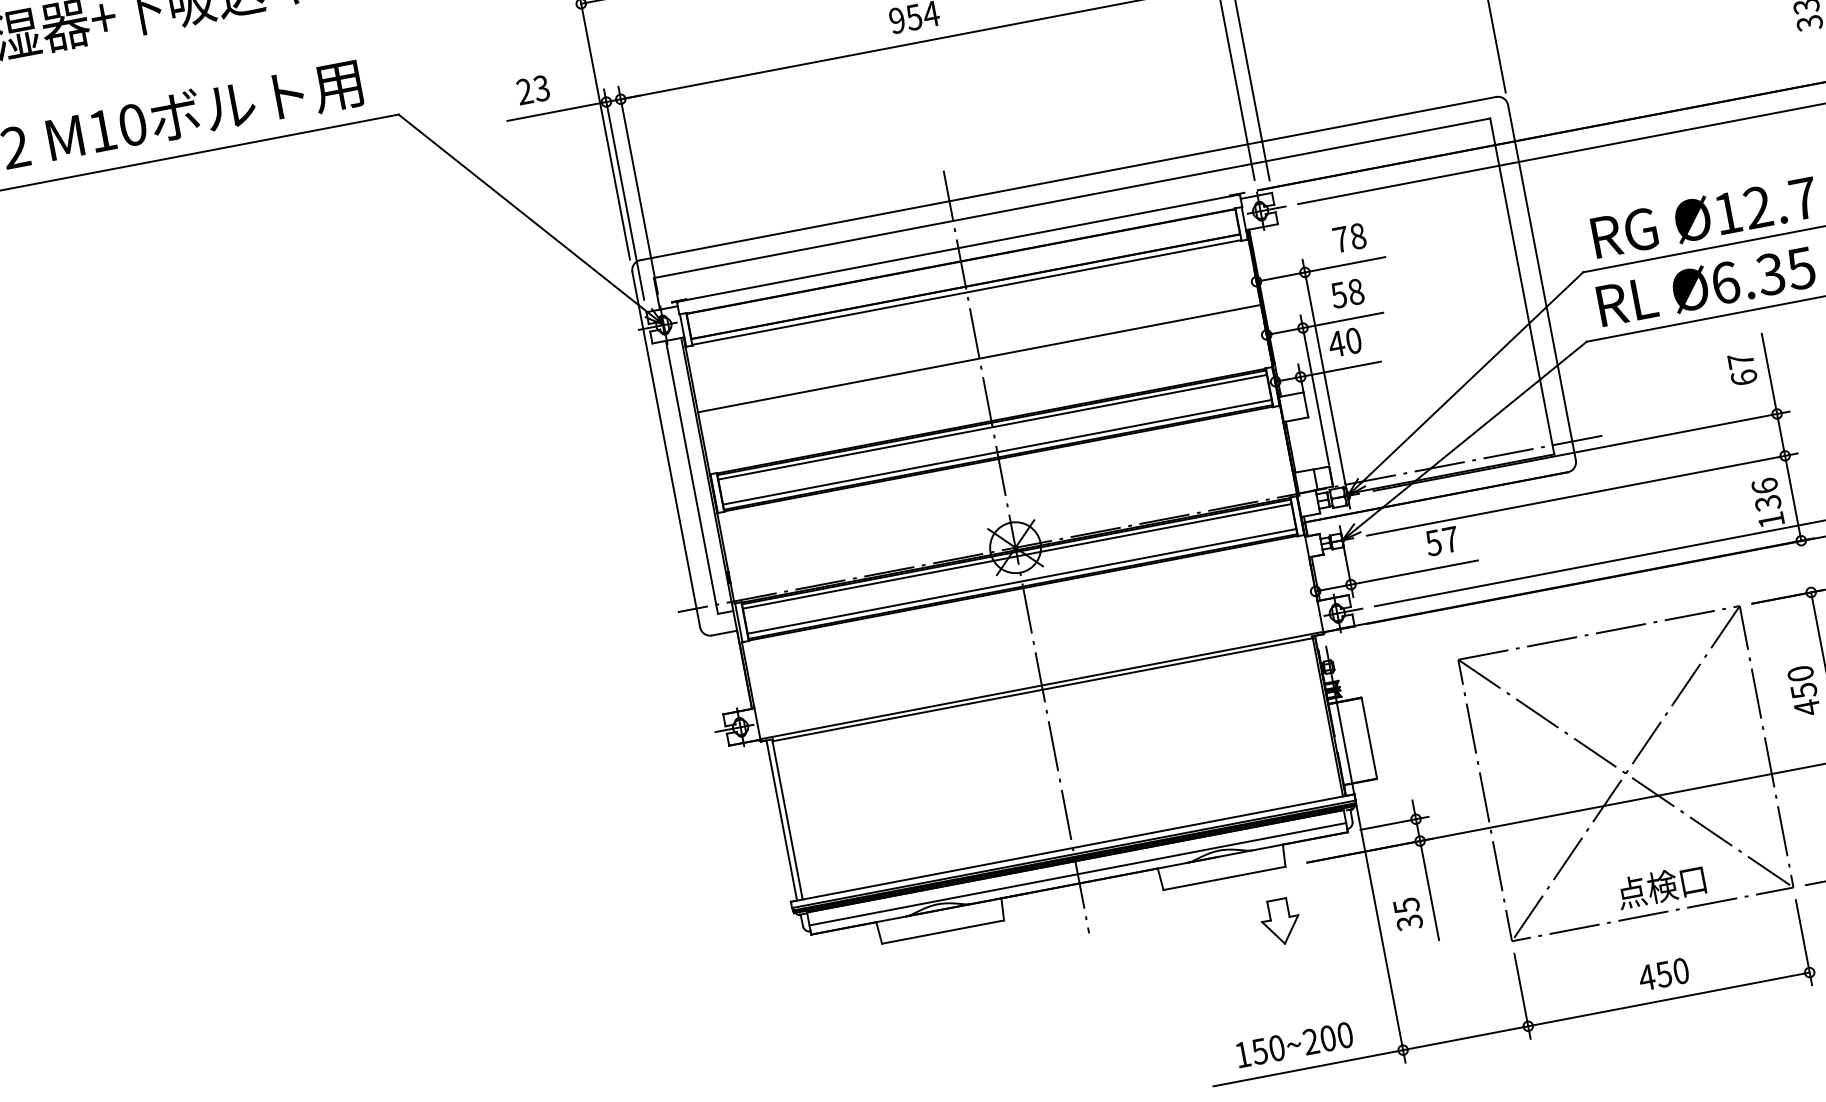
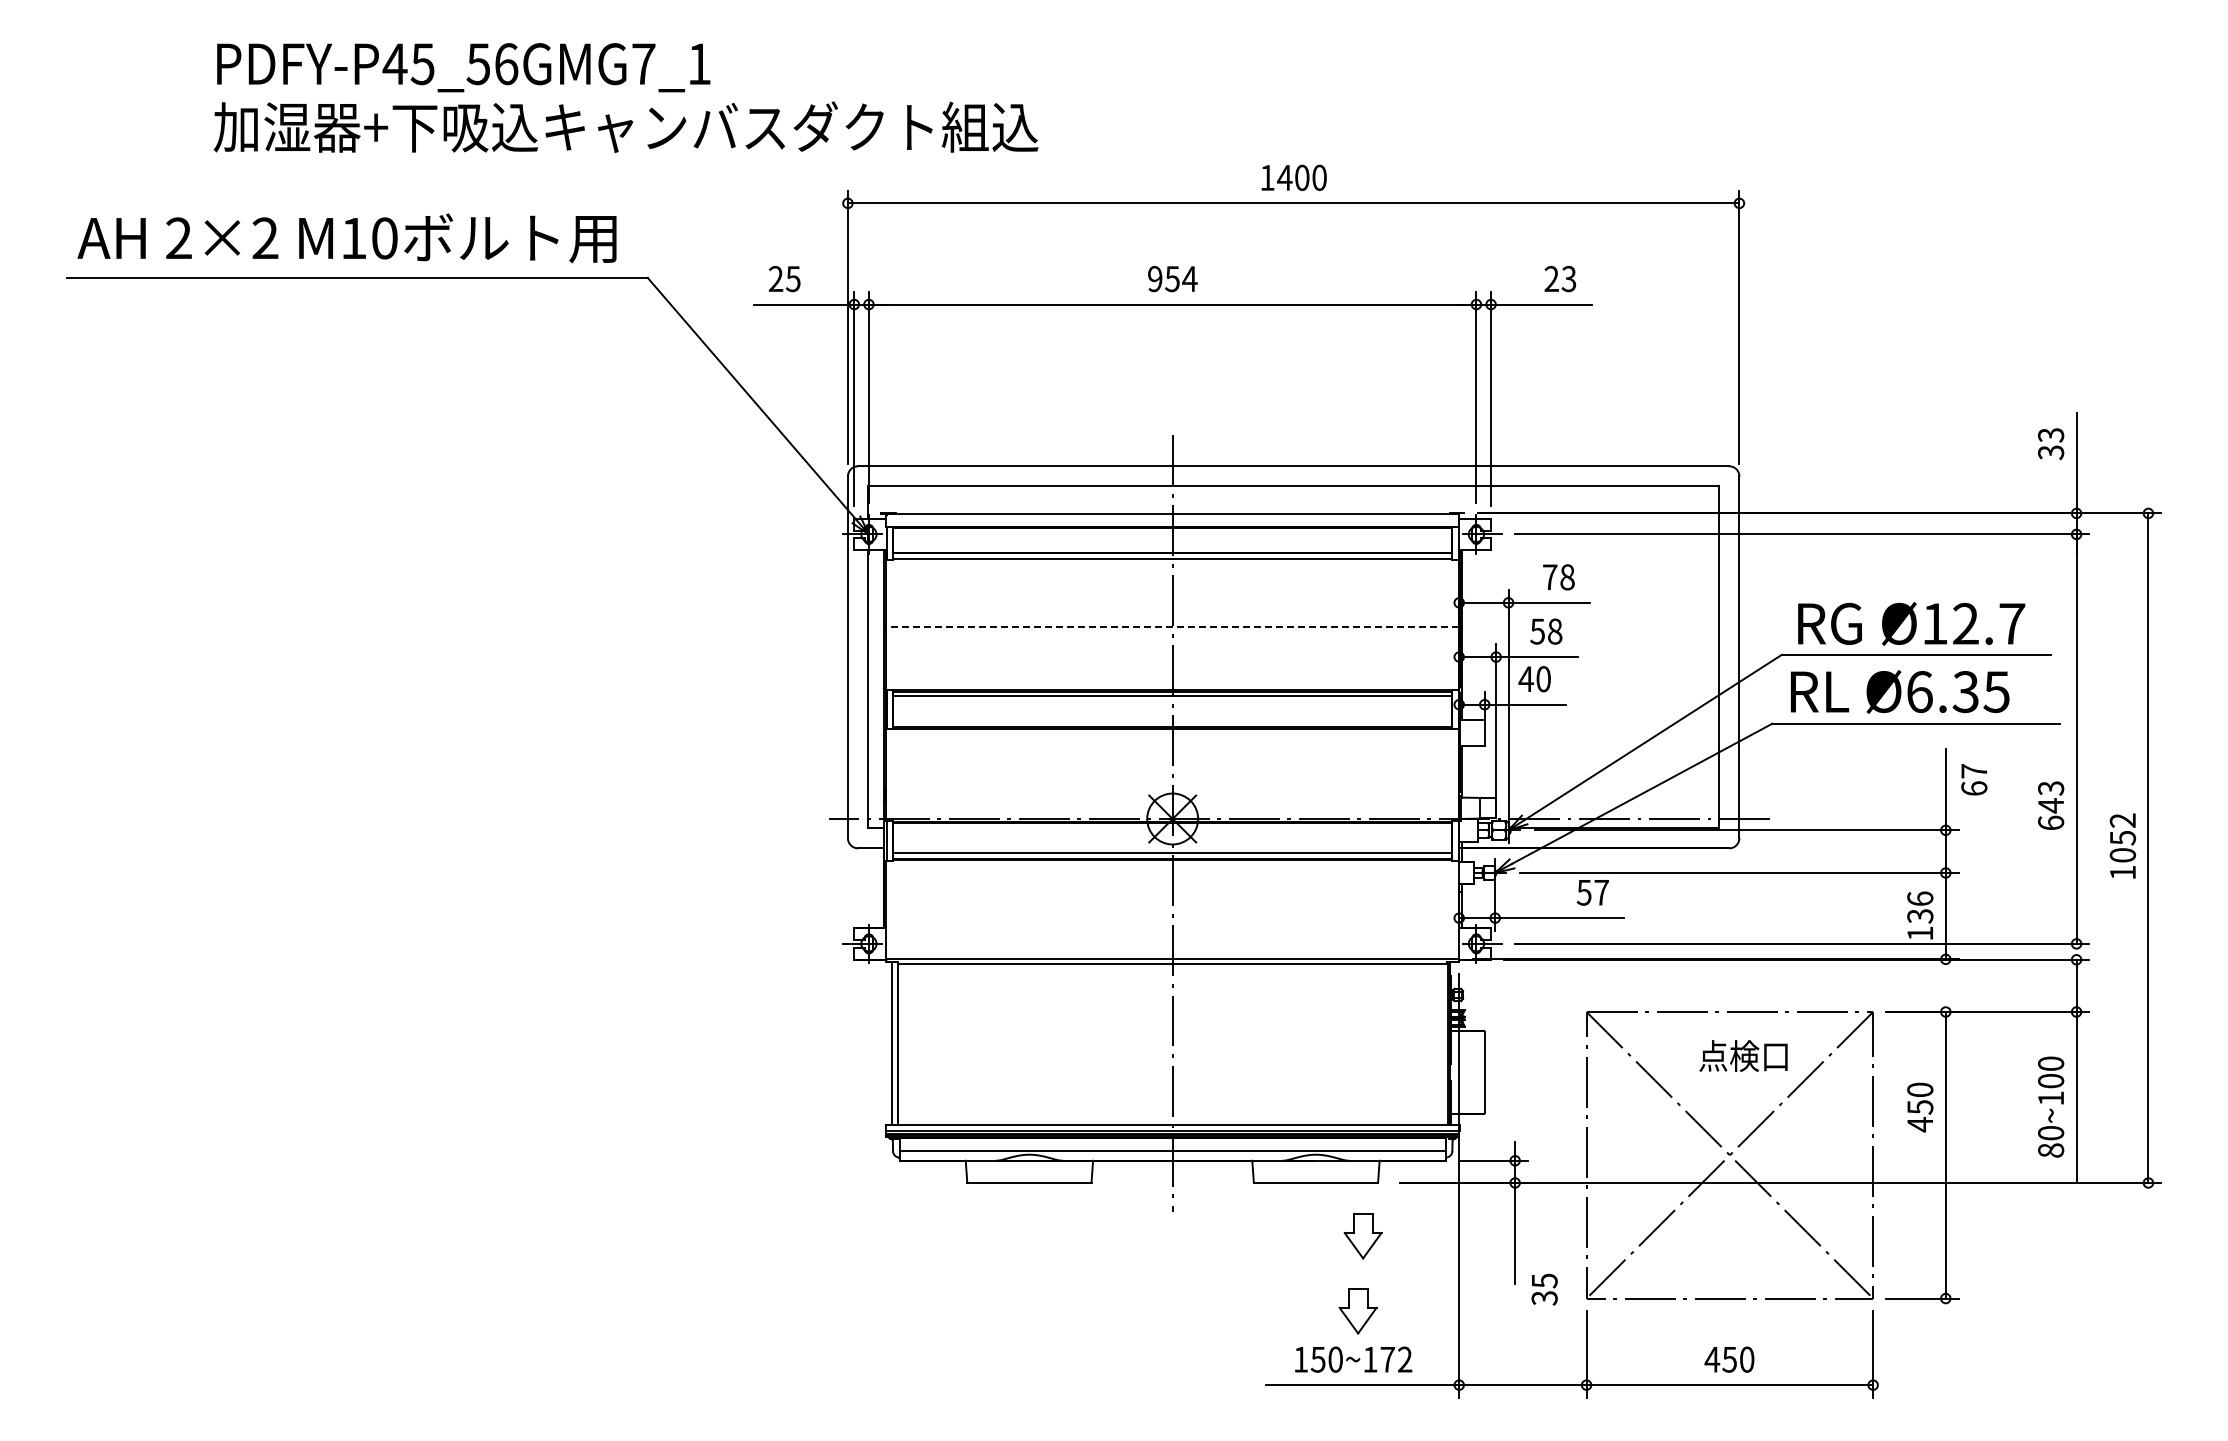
text: (541, 87) -> (793, 278), 23 -> 25
line: (979, 358) -> (1172, 626), solid -> dashed
text: (1742, 368) -> (1974, 779), moved
line: (997, 451) -> (1172, 721), removed
line: (1016, 556) -> (1172, 827), removed
text: (1661, 886) -> (1743, 1055), moved
text: (1408, 914) -> (1544, 1289), moved
part: (1289, 996) -> (1357, 1311), added
text: (1327, 1038) -> (1387, 1359), 150~200 -> 150~172

